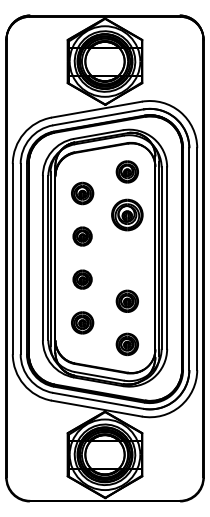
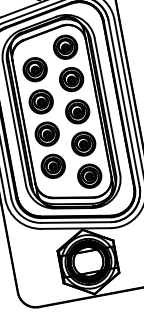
part: (127, 171) -> (65, 46), size x1.43
part: (82, 193) -> (35, 69), size x1.43
part: (82, 236) -> (41, 101), size x1.67
part: (127, 258) -> (77, 112), added
part: (82, 279) -> (47, 134), size x1.67
part: (127, 301) -> (83, 144), size x1.43
part: (82, 322) -> (53, 166), size x1.43
part: (127, 344) -> (89, 176), size x1.43

